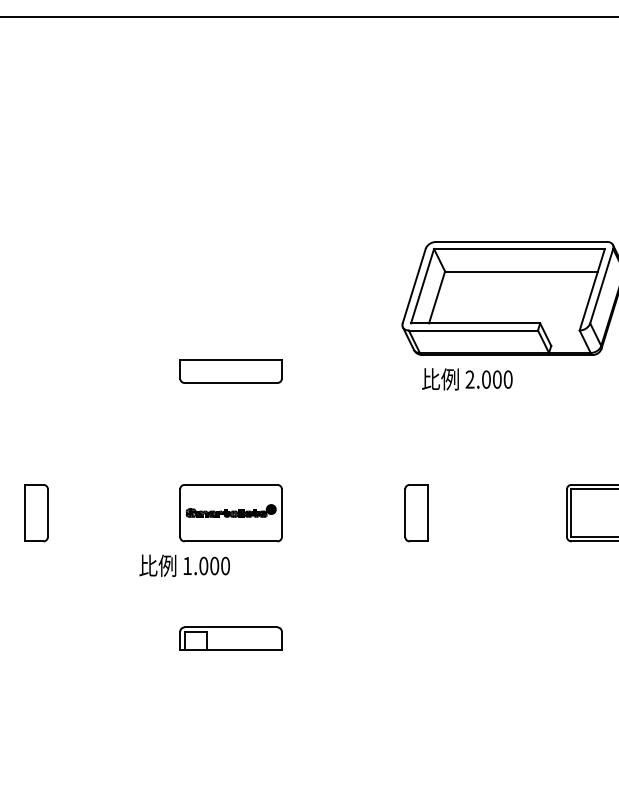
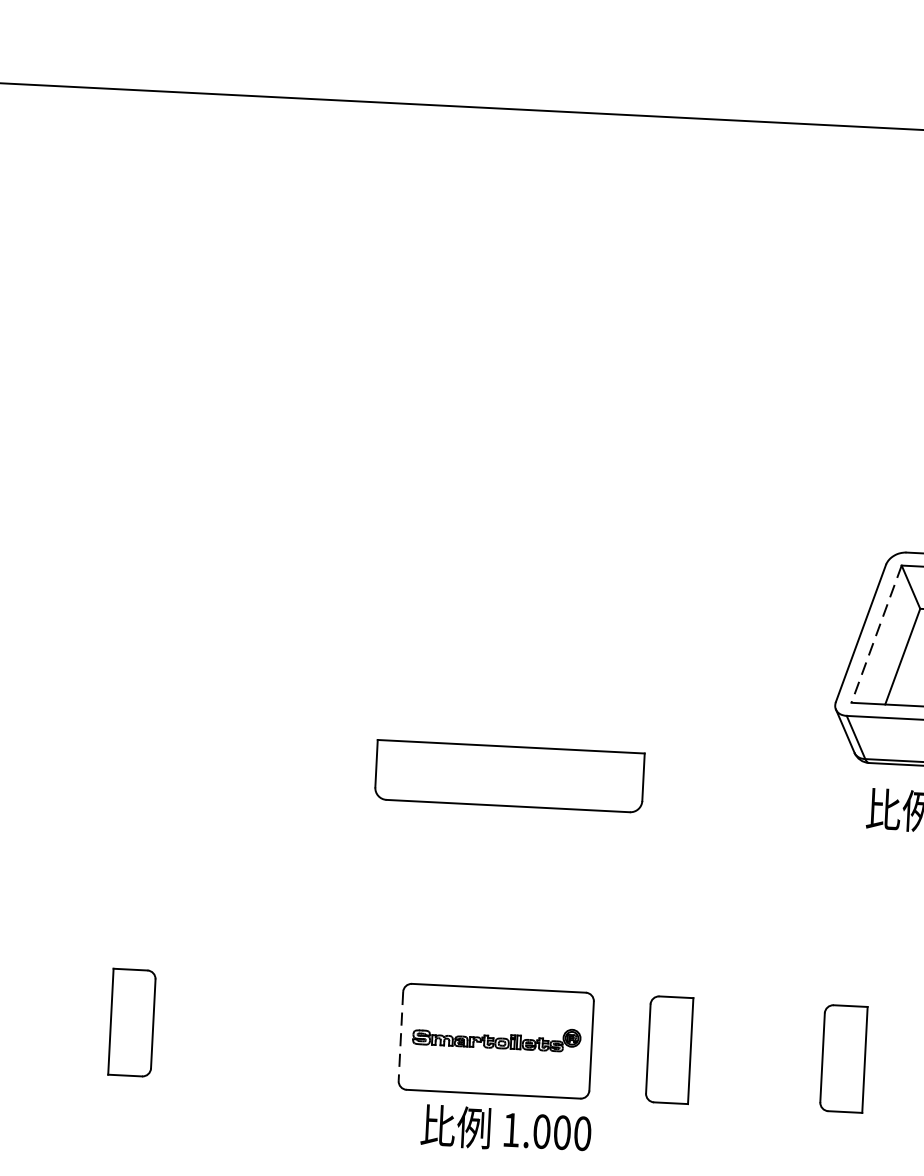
line: (422, 286) -> (876, 634), solid -> dashed
part: (230, 371) -> (508, 775), size x1.4
line: (180, 513) -> (401, 1037), solid -> dashed
part: (323, 513) -> (669, 1050), added
text: (184, 565) -> (505, 1128), moved

